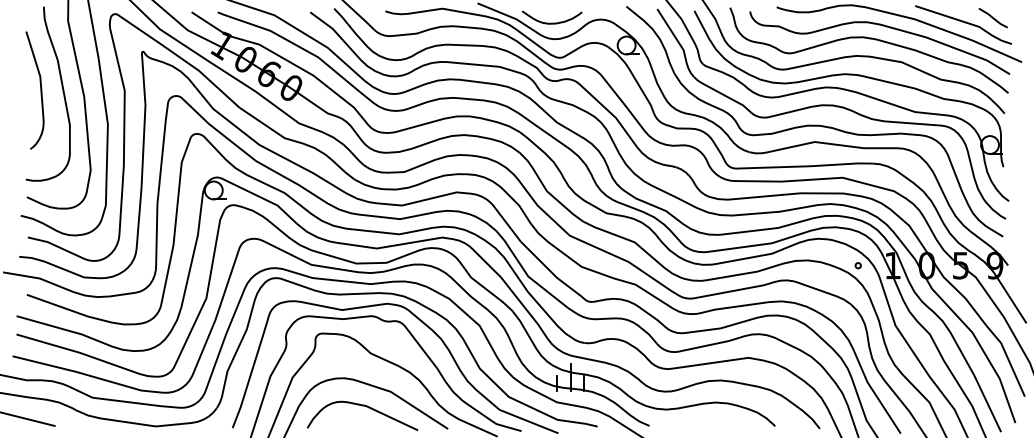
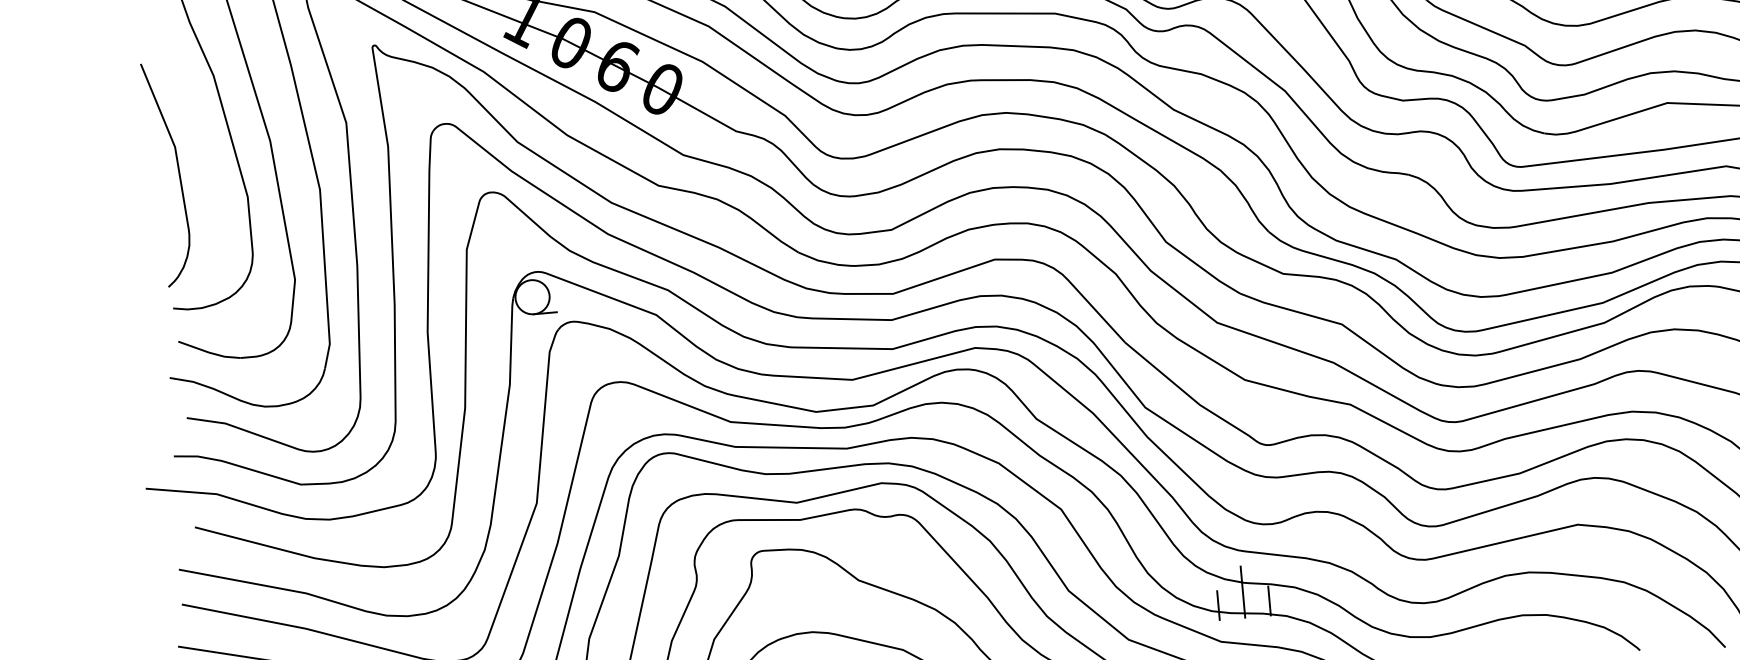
curve: (40, 90) -> (177, 173), moved

